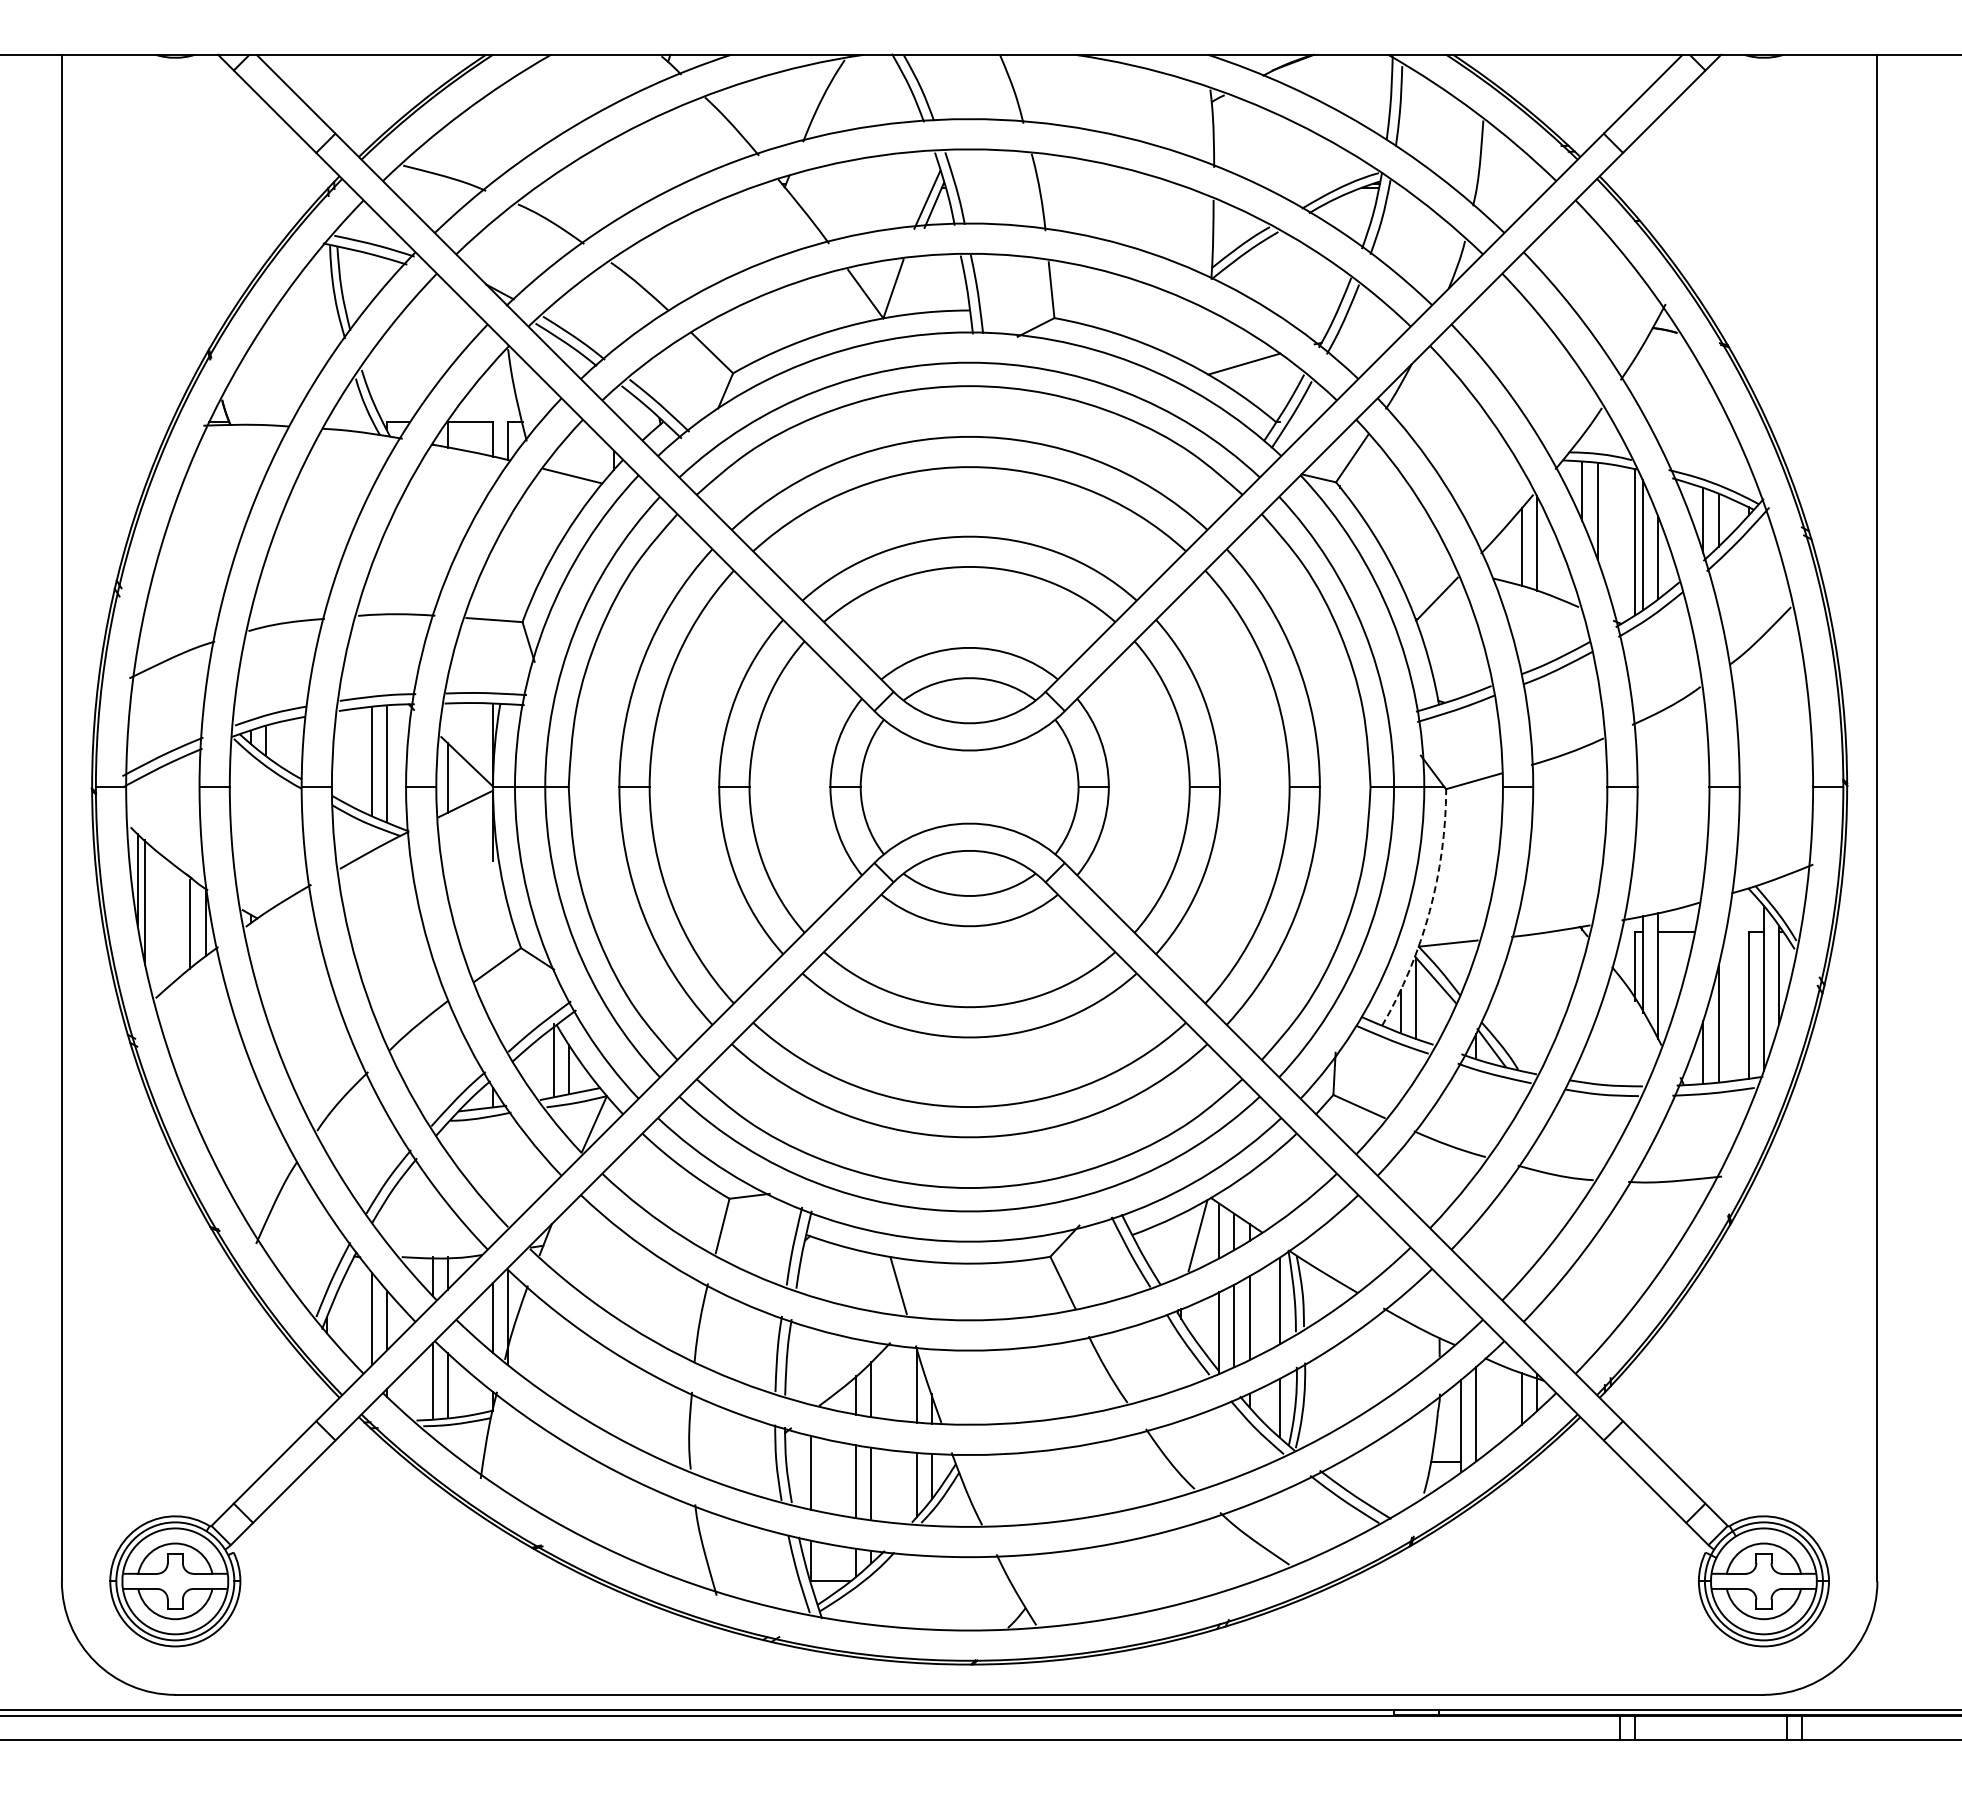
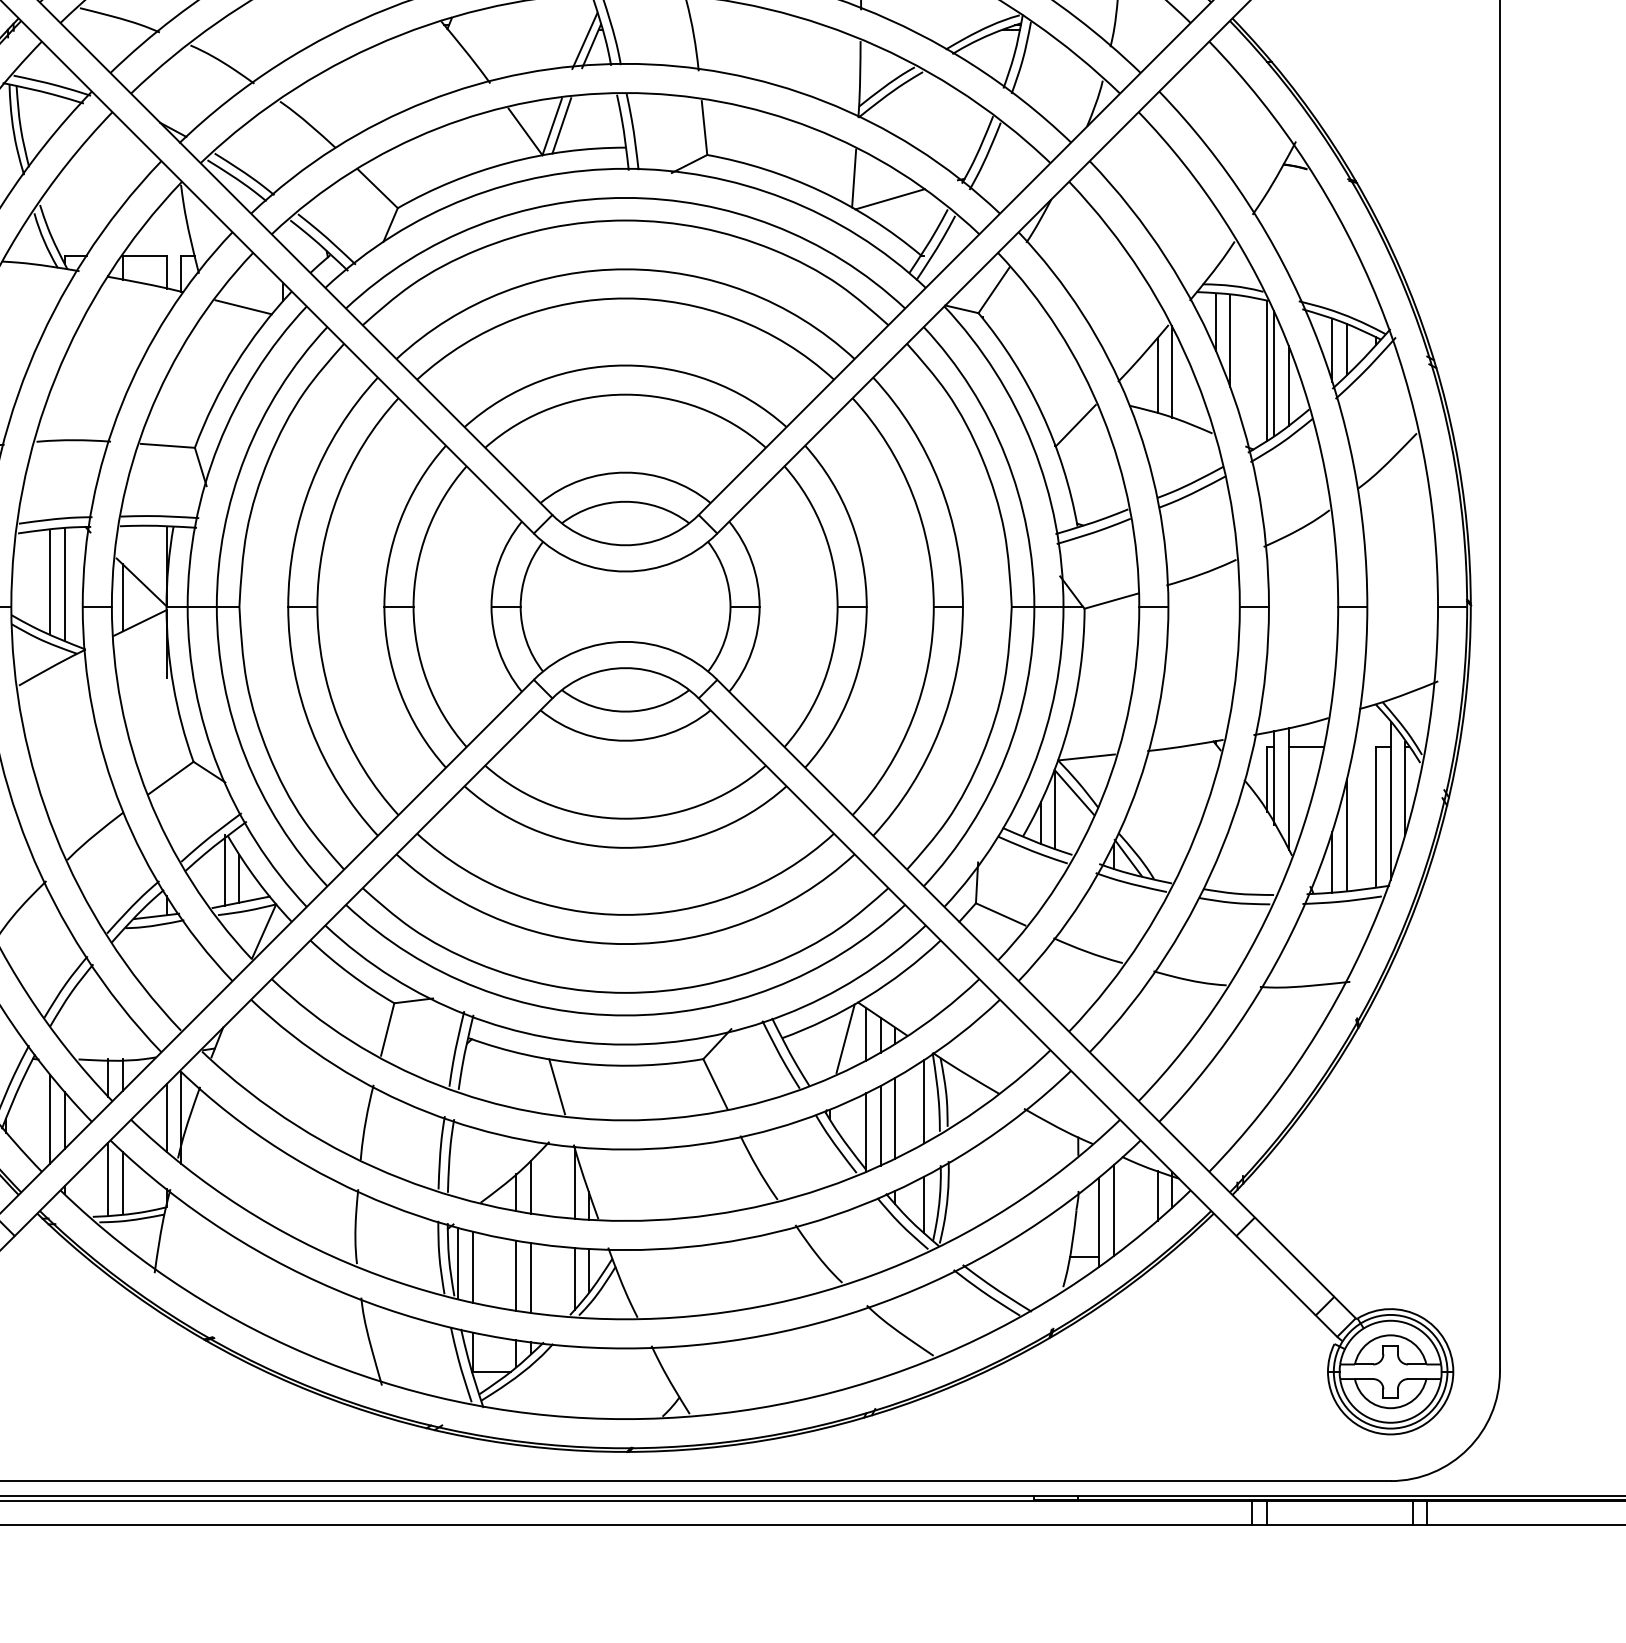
line: (903, 287) -> (561, 125), added
line: (1206, 342) -> (853, 178), added
arc: (1429, 911) -> (1068, 726), dashed -> solid
line: (795, 1468) -> (457, 1263), added

